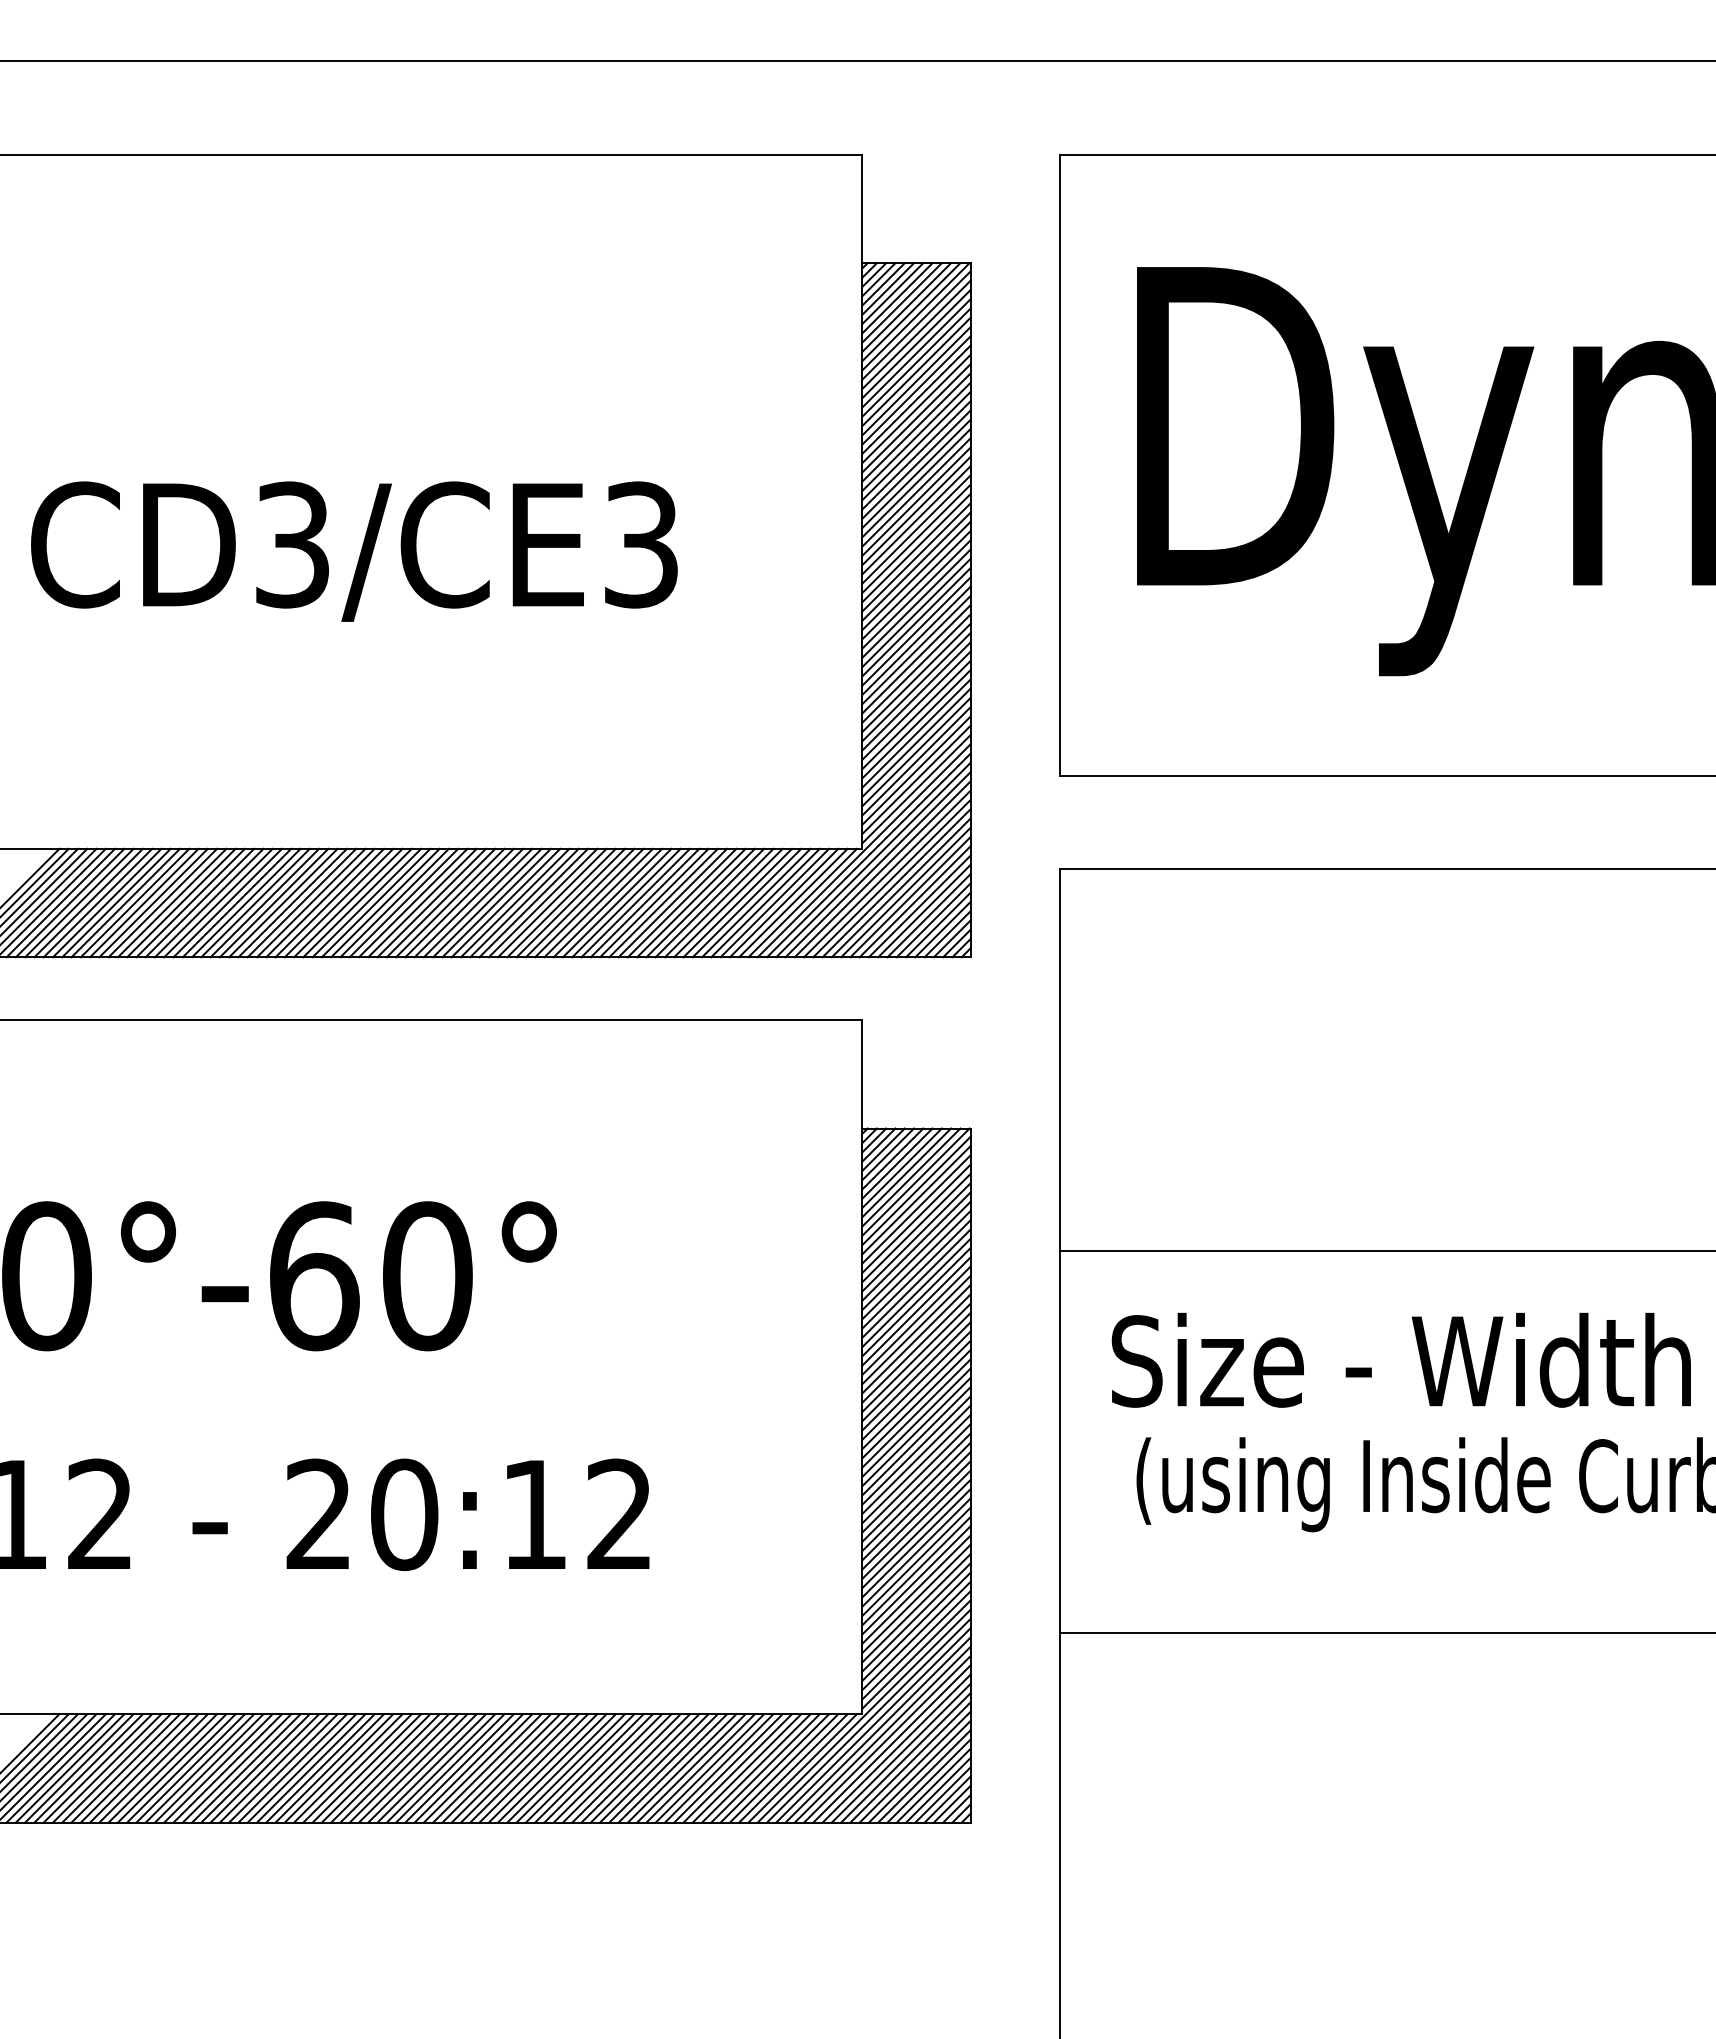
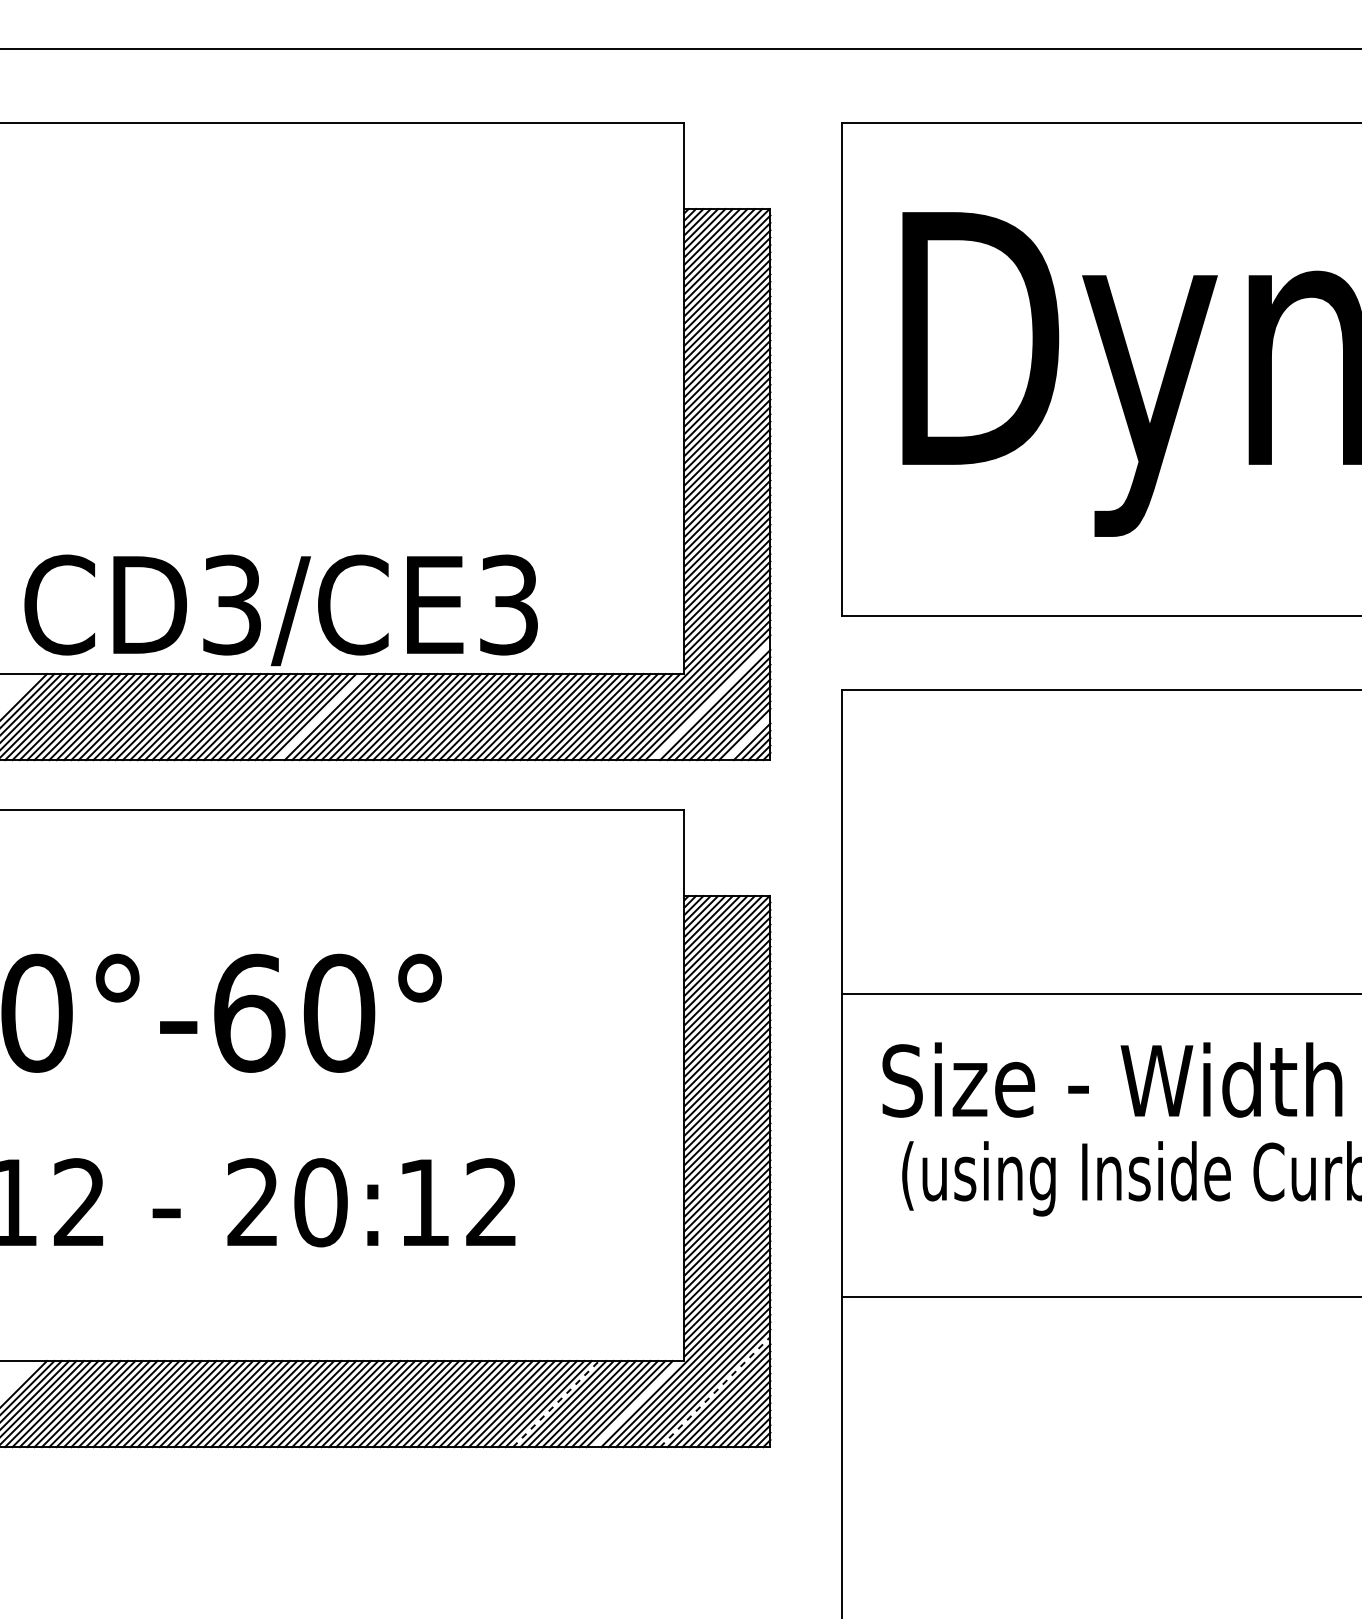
text: (354, 551) -> (281, 610), moved
line: (896, 883) -> (711, 701), removed
line: (403, 902) -> (320, 716), removed
line: (942, 929) -> (748, 738), removed
line: (901, 1752) -> (715, 1391), solid -> dashed
line: (700, 1768) -> (555, 1404), solid -> dashed
line: (802, 1768) -> (636, 1404), removed

